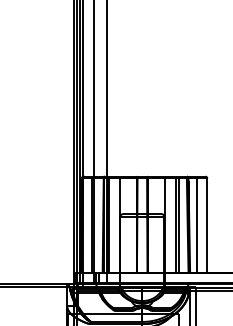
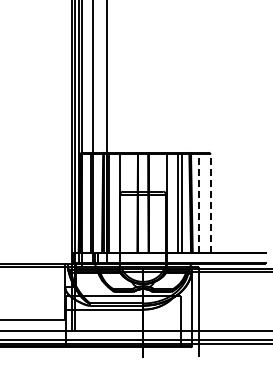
line: (196, 224) -> (199, 202), solid -> dashed
line: (207, 225) -> (210, 203), solid -> dashed

